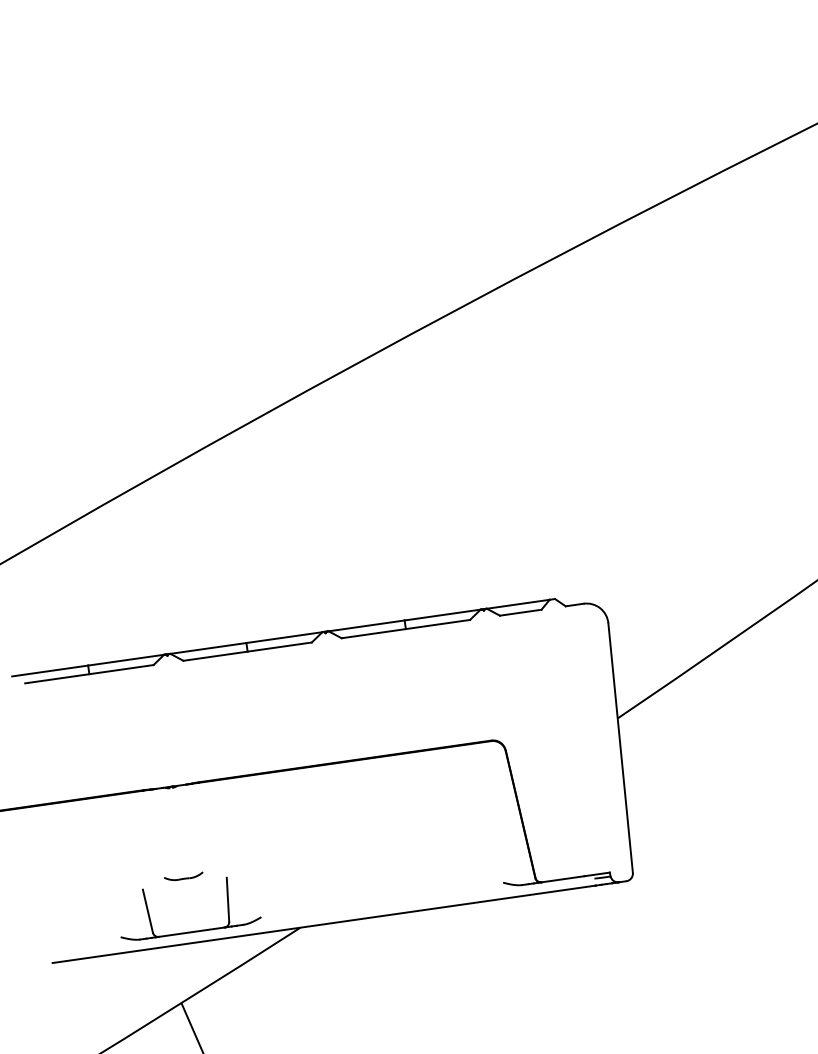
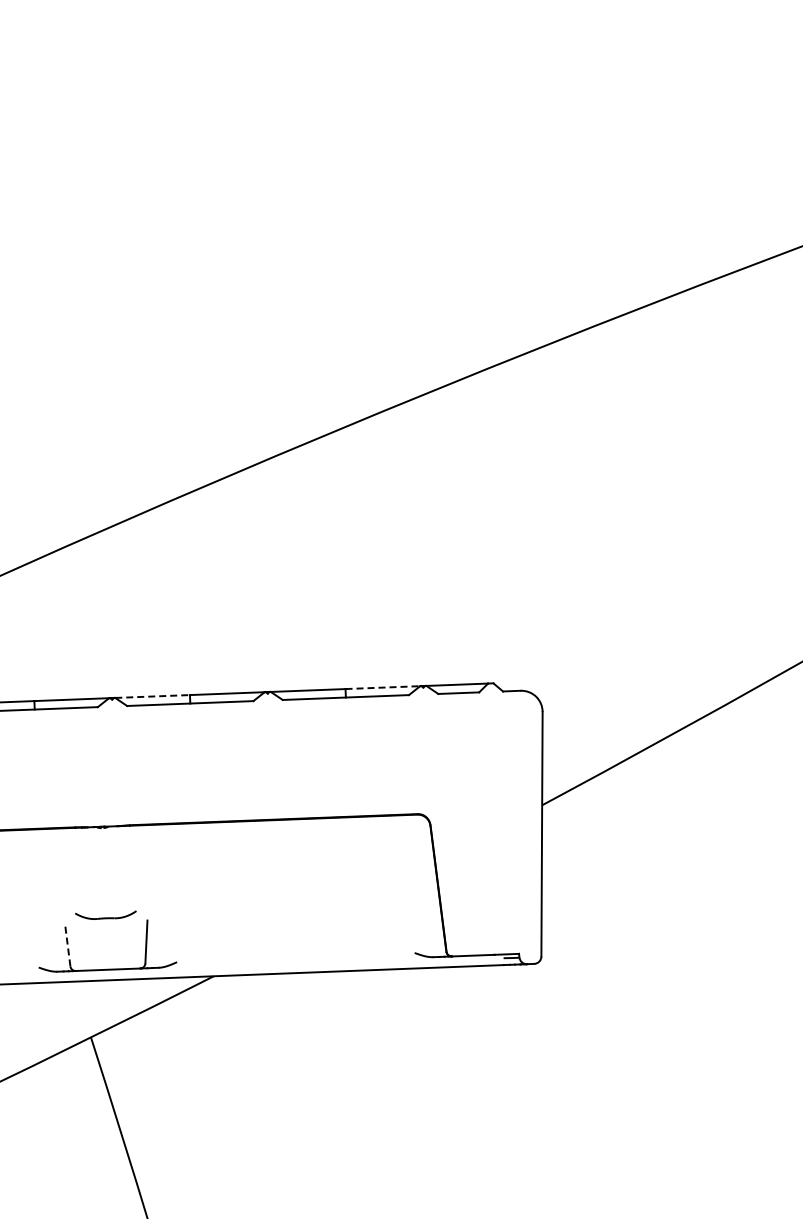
line: (443, 614) -> (383, 687), solid -> dashed
line: (209, 648) -> (153, 696), solid -> dashed
part: (183, 877) -> (105, 915), size x1.6
line: (147, 911) -> (67, 945), solid -> dashed

